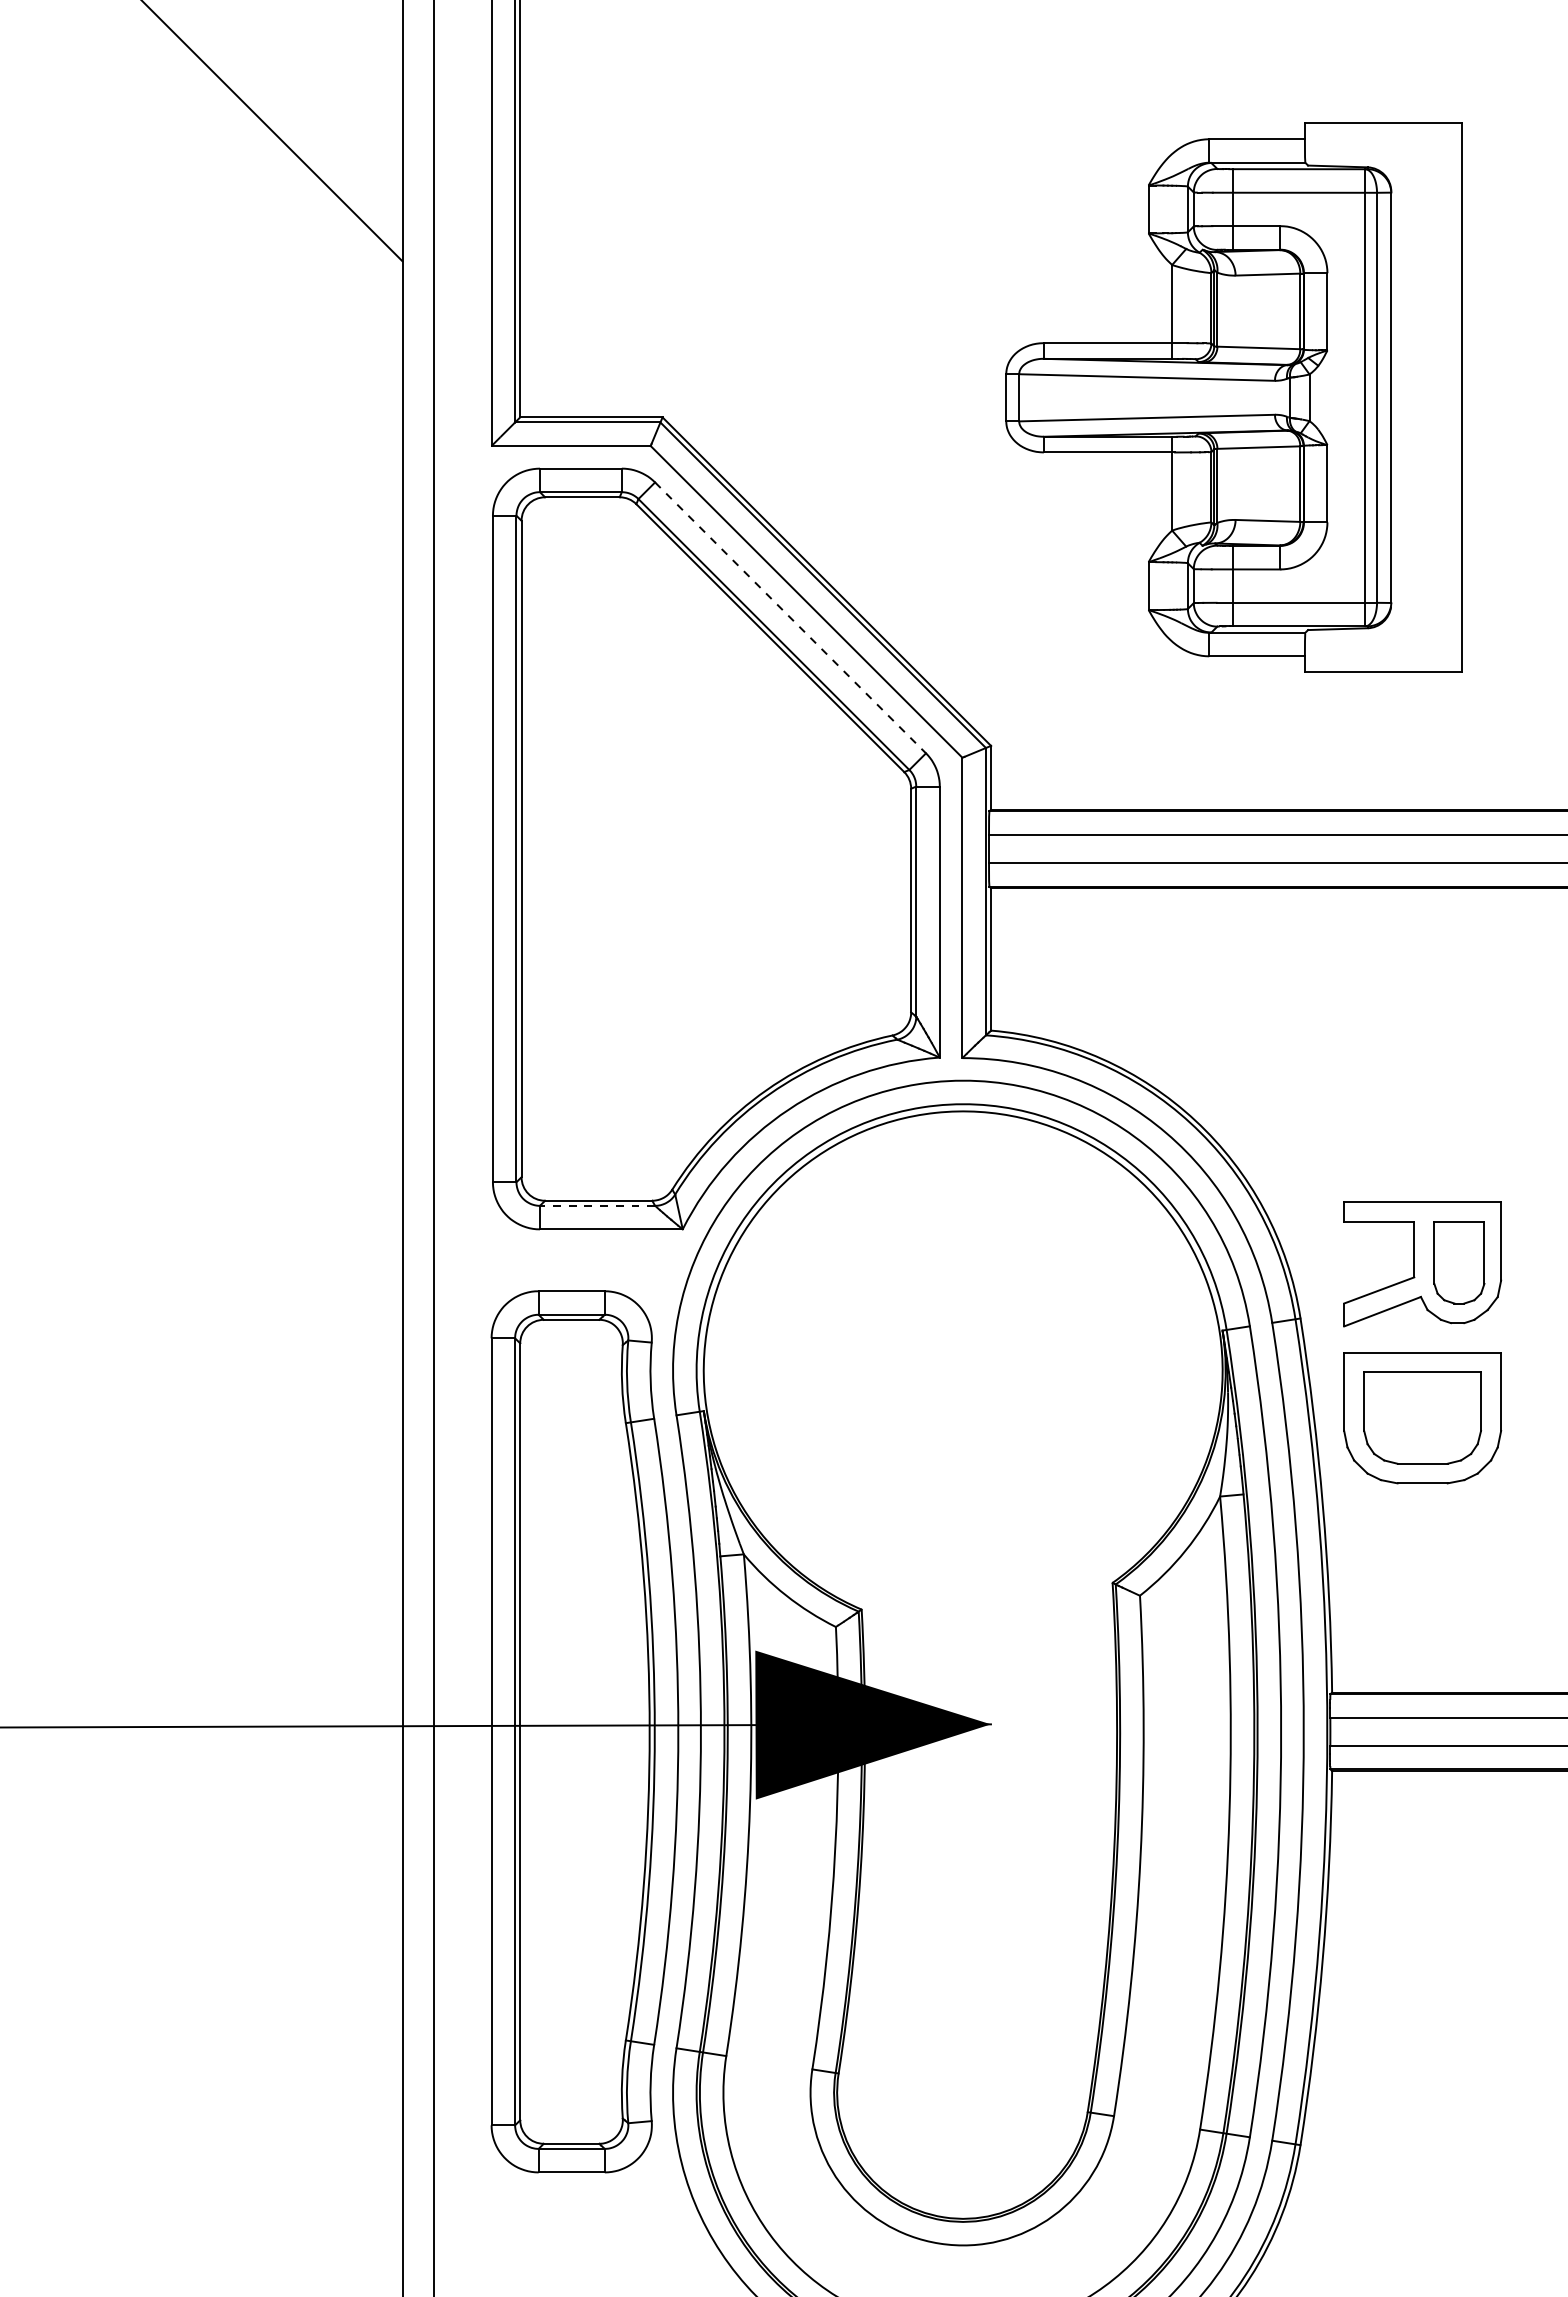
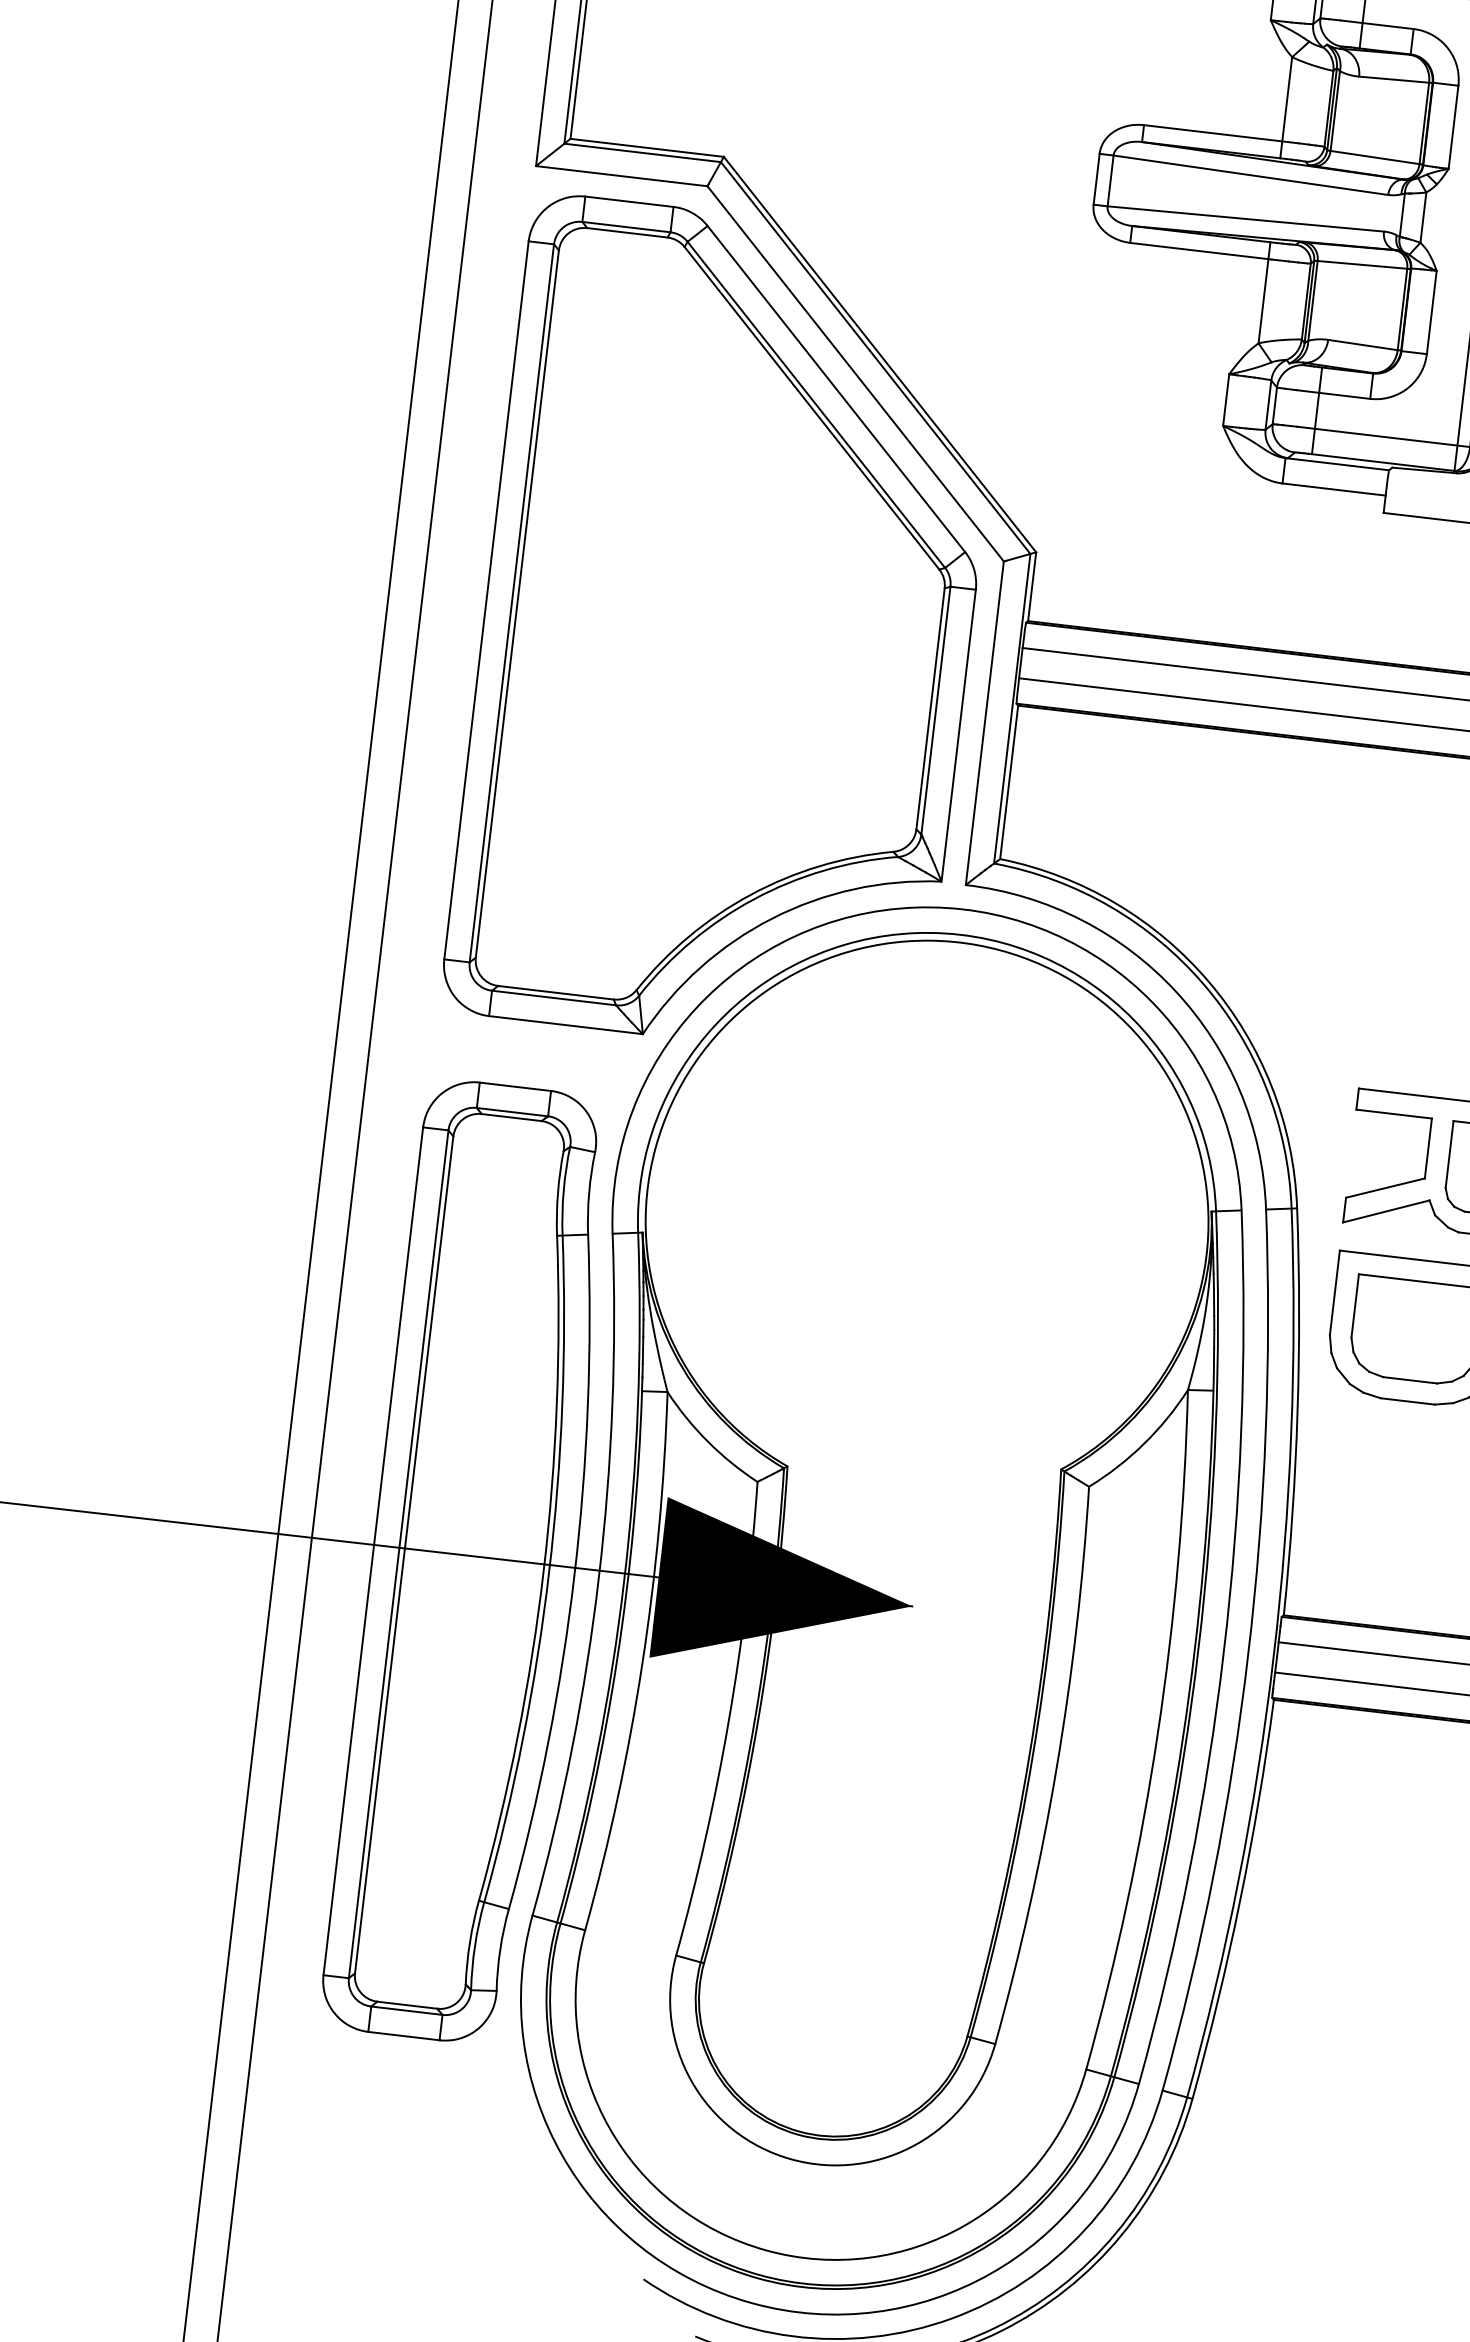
line: (790, 617) -> (836, 388), dashed -> solid
line: (597, 1205) -> (554, 997), dashed -> solid

